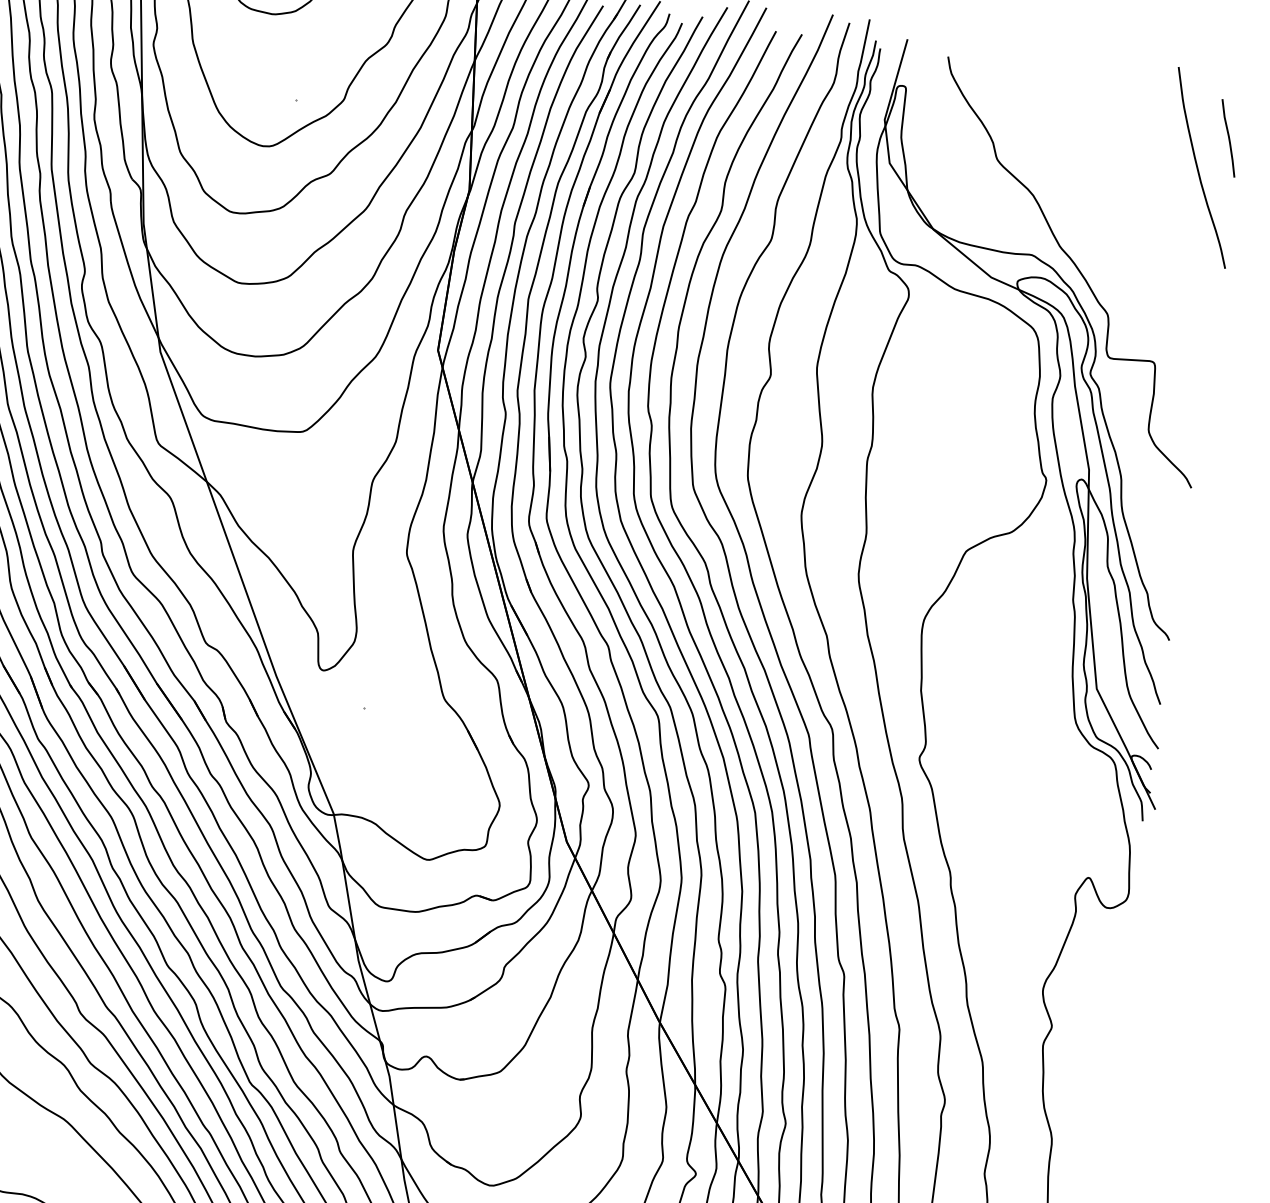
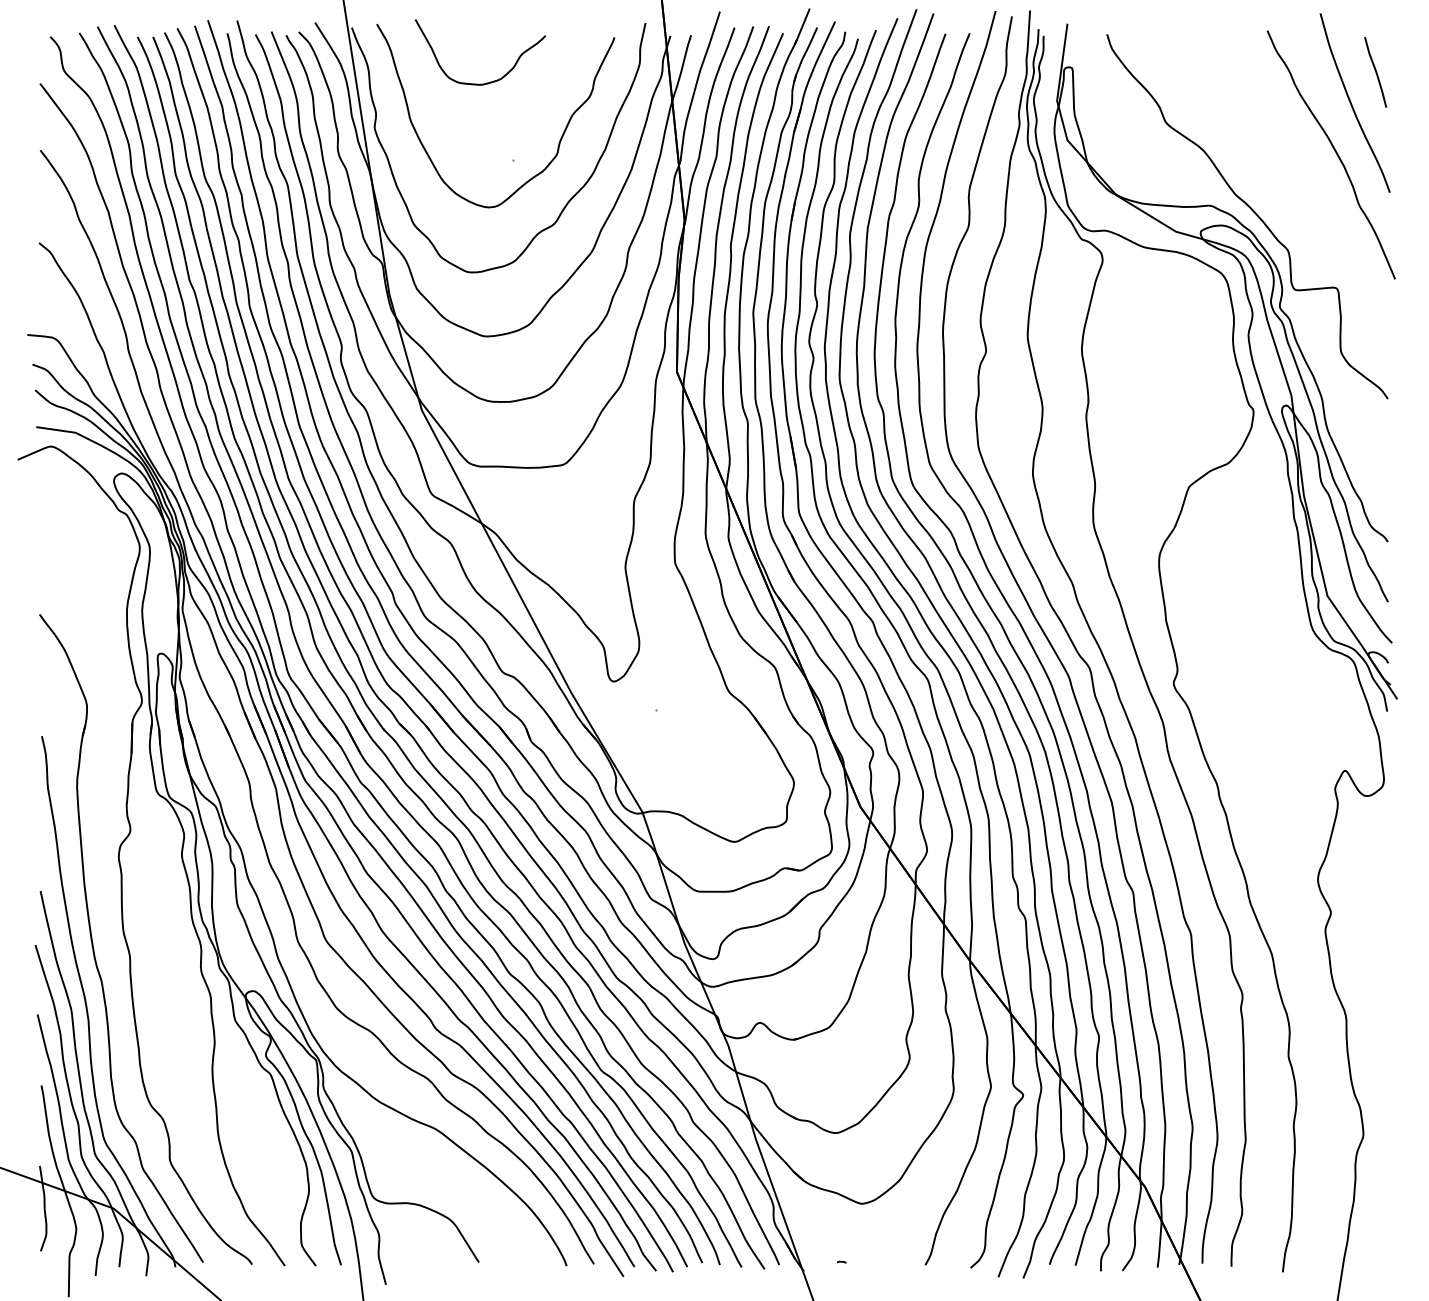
curve: (1172, 216) -> (1334, 151), added

